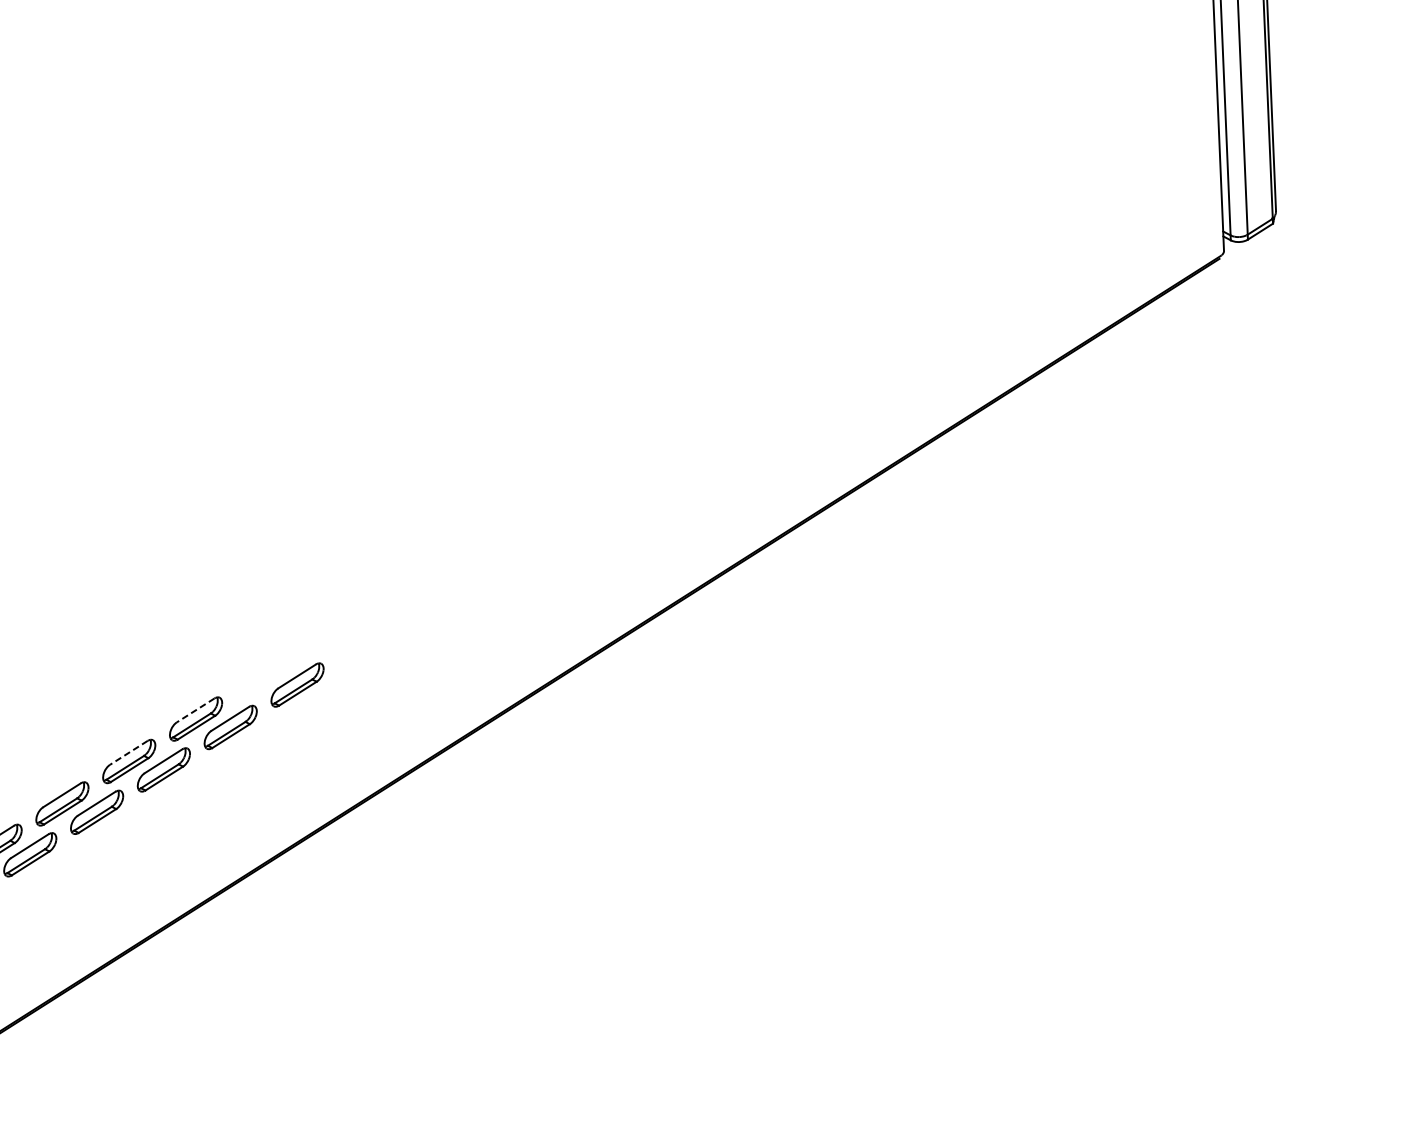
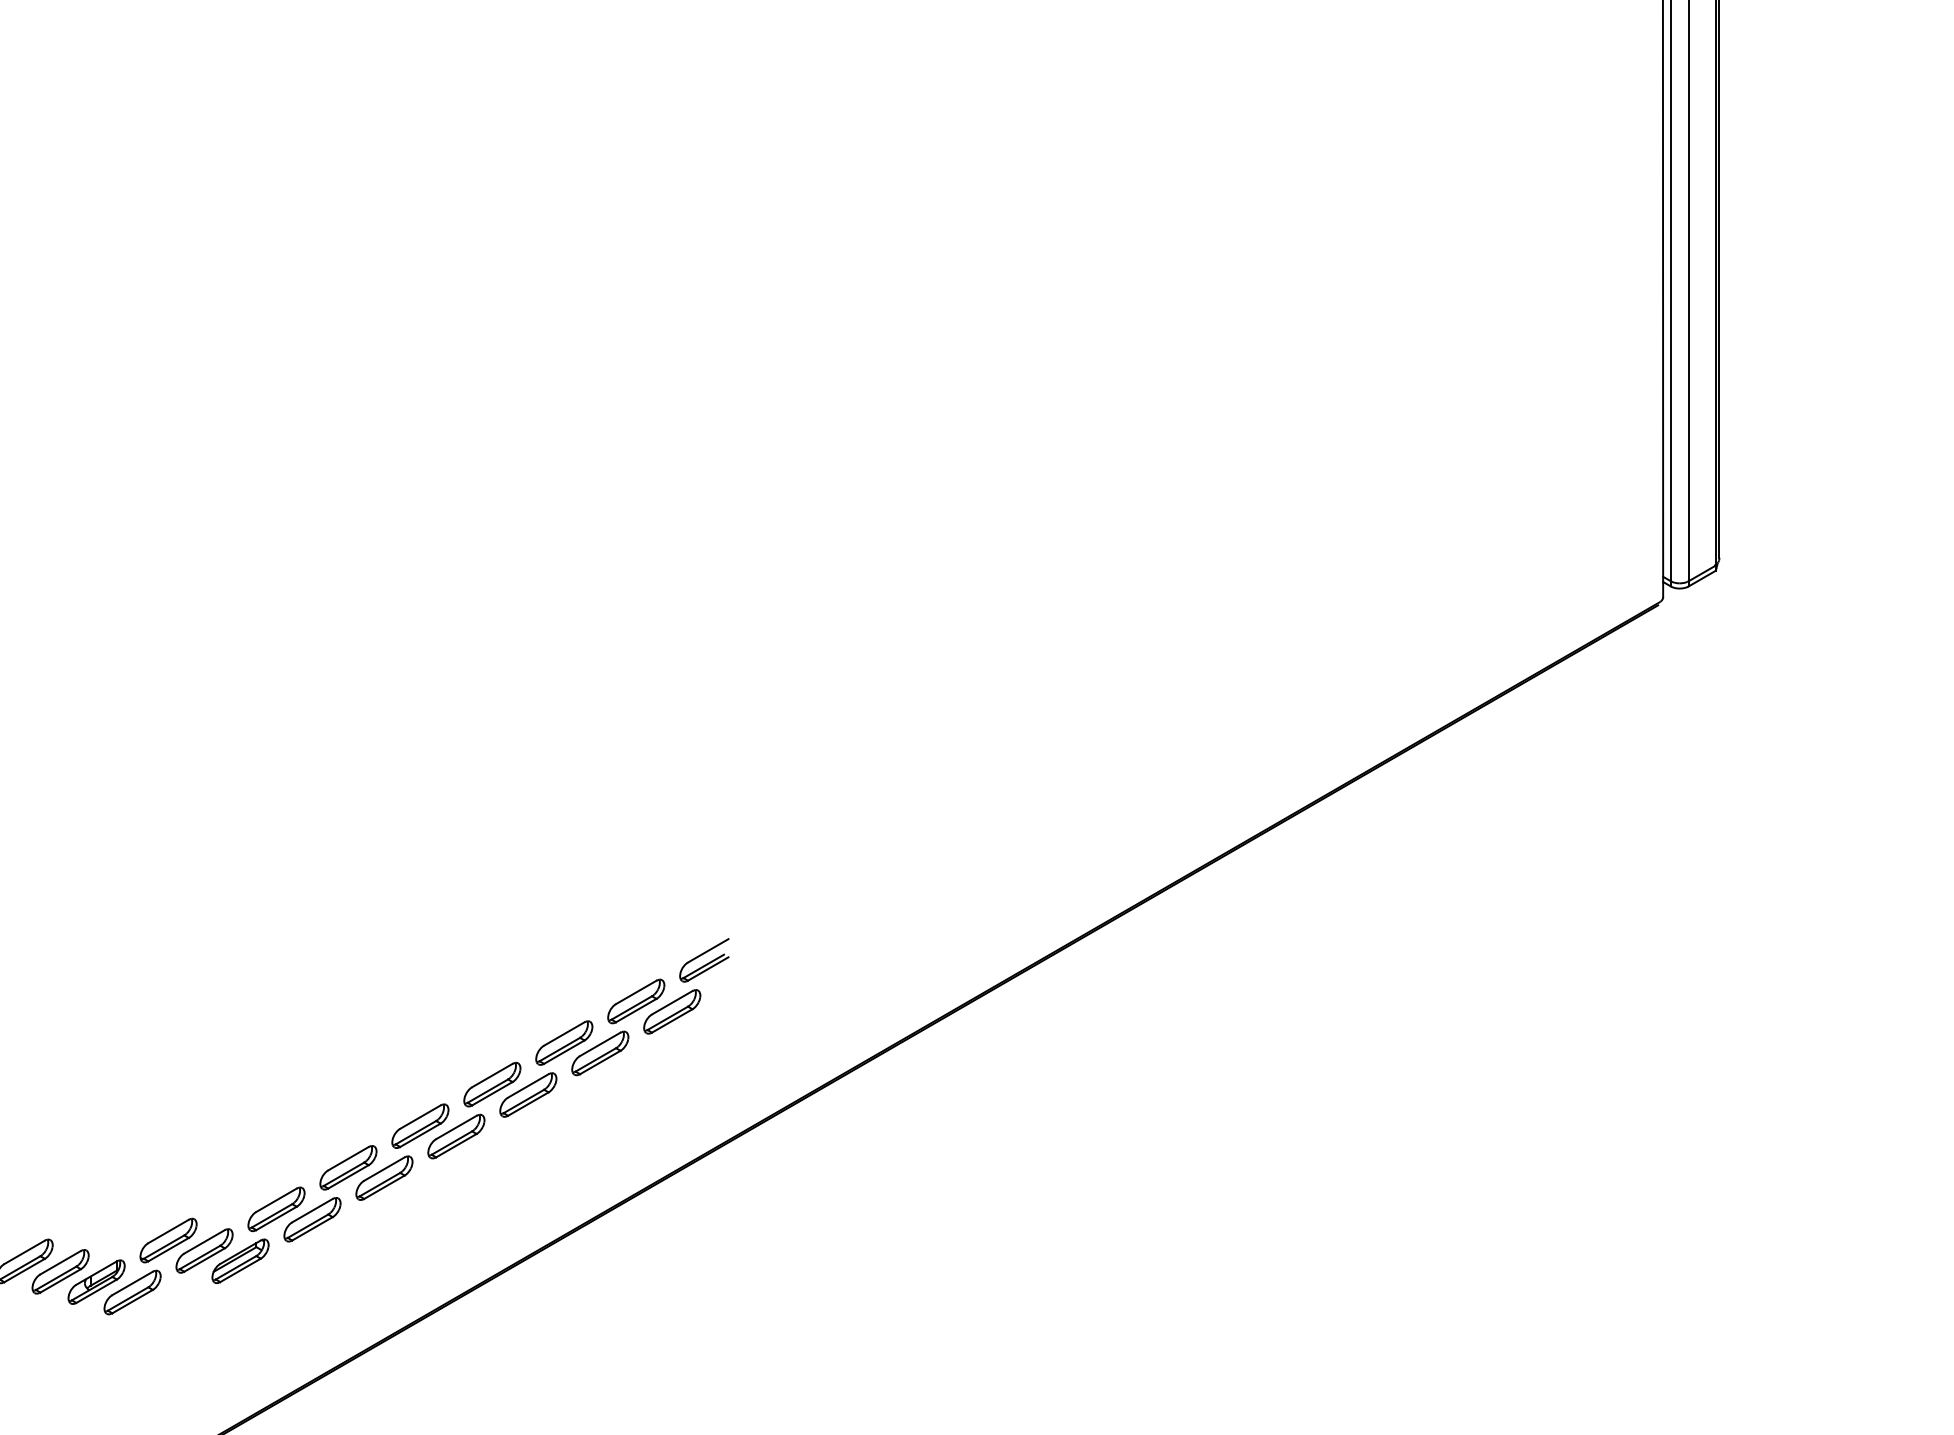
part: (326, 634) -> (704, 960), added
part: (263, 676) -> (636, 1001), added
line: (194, 710) -> (563, 1034), dashed -> solid
line: (128, 752) -> (491, 1075), dashed -> solid

